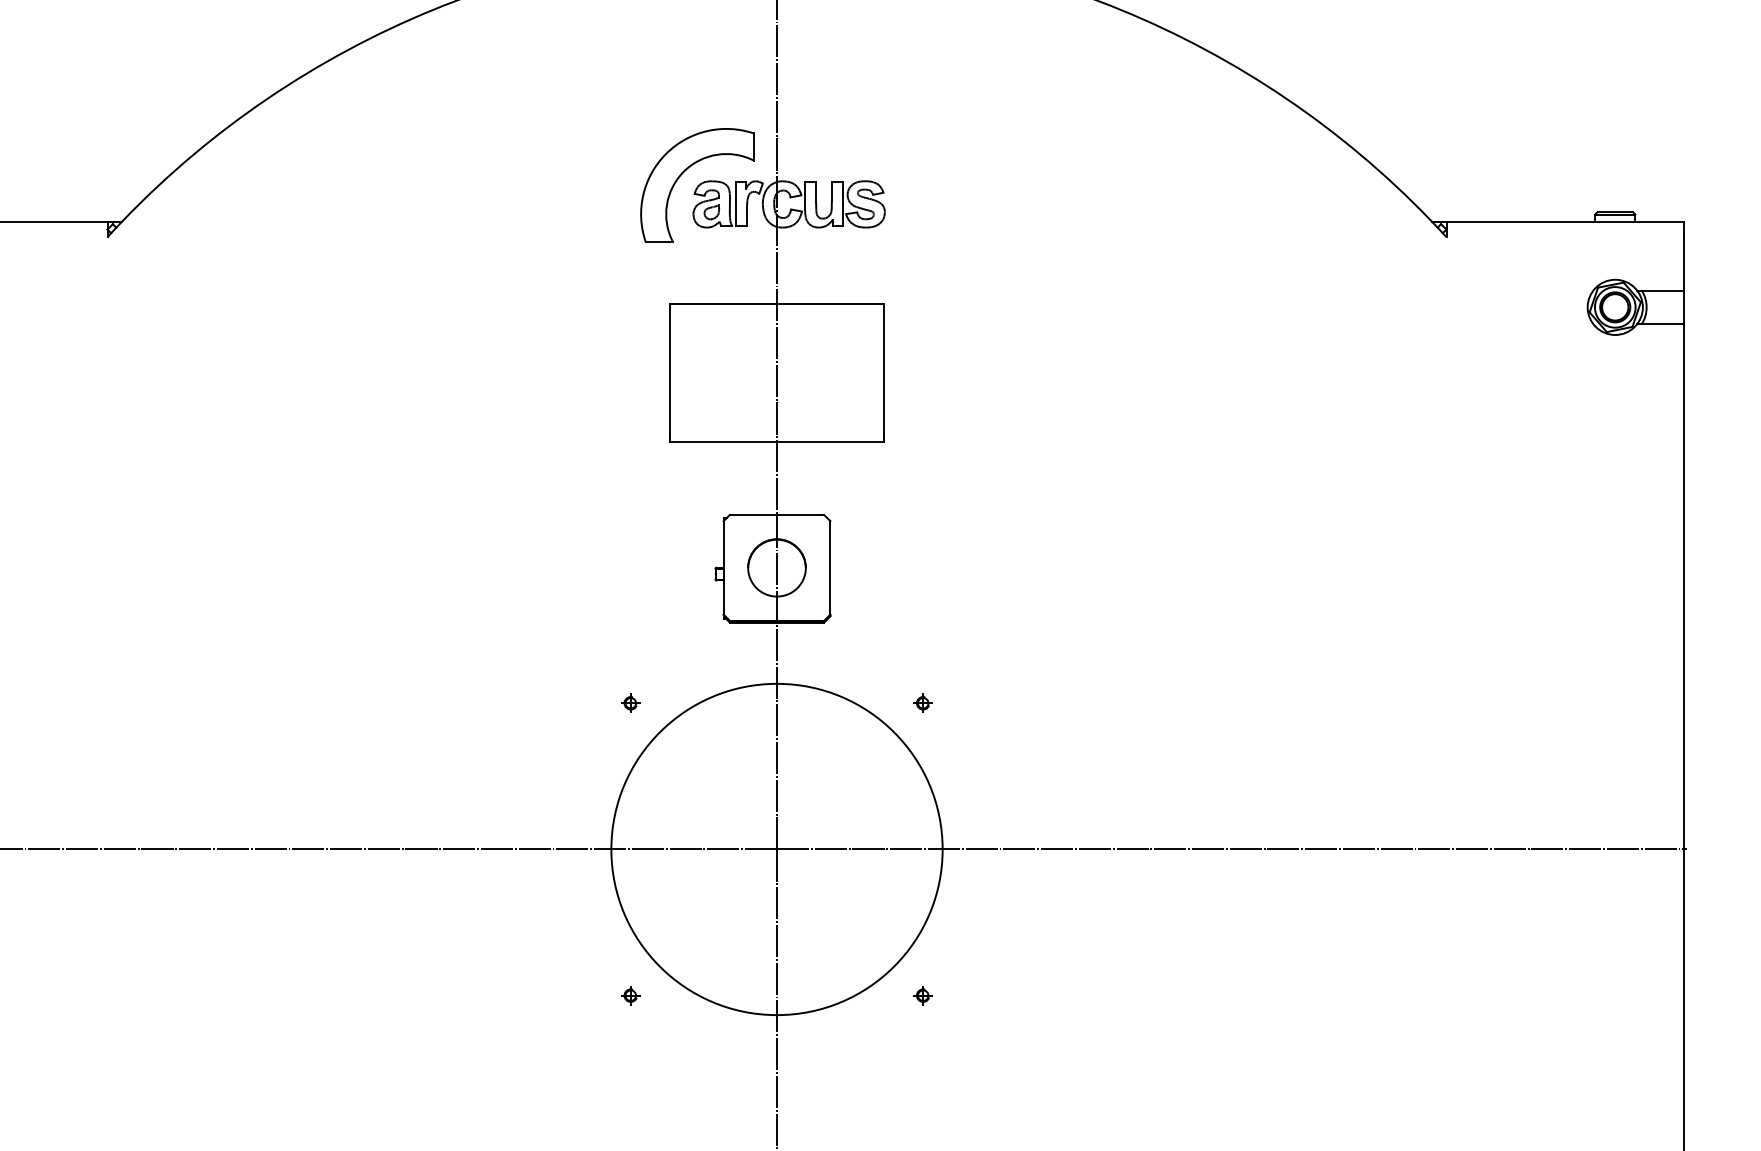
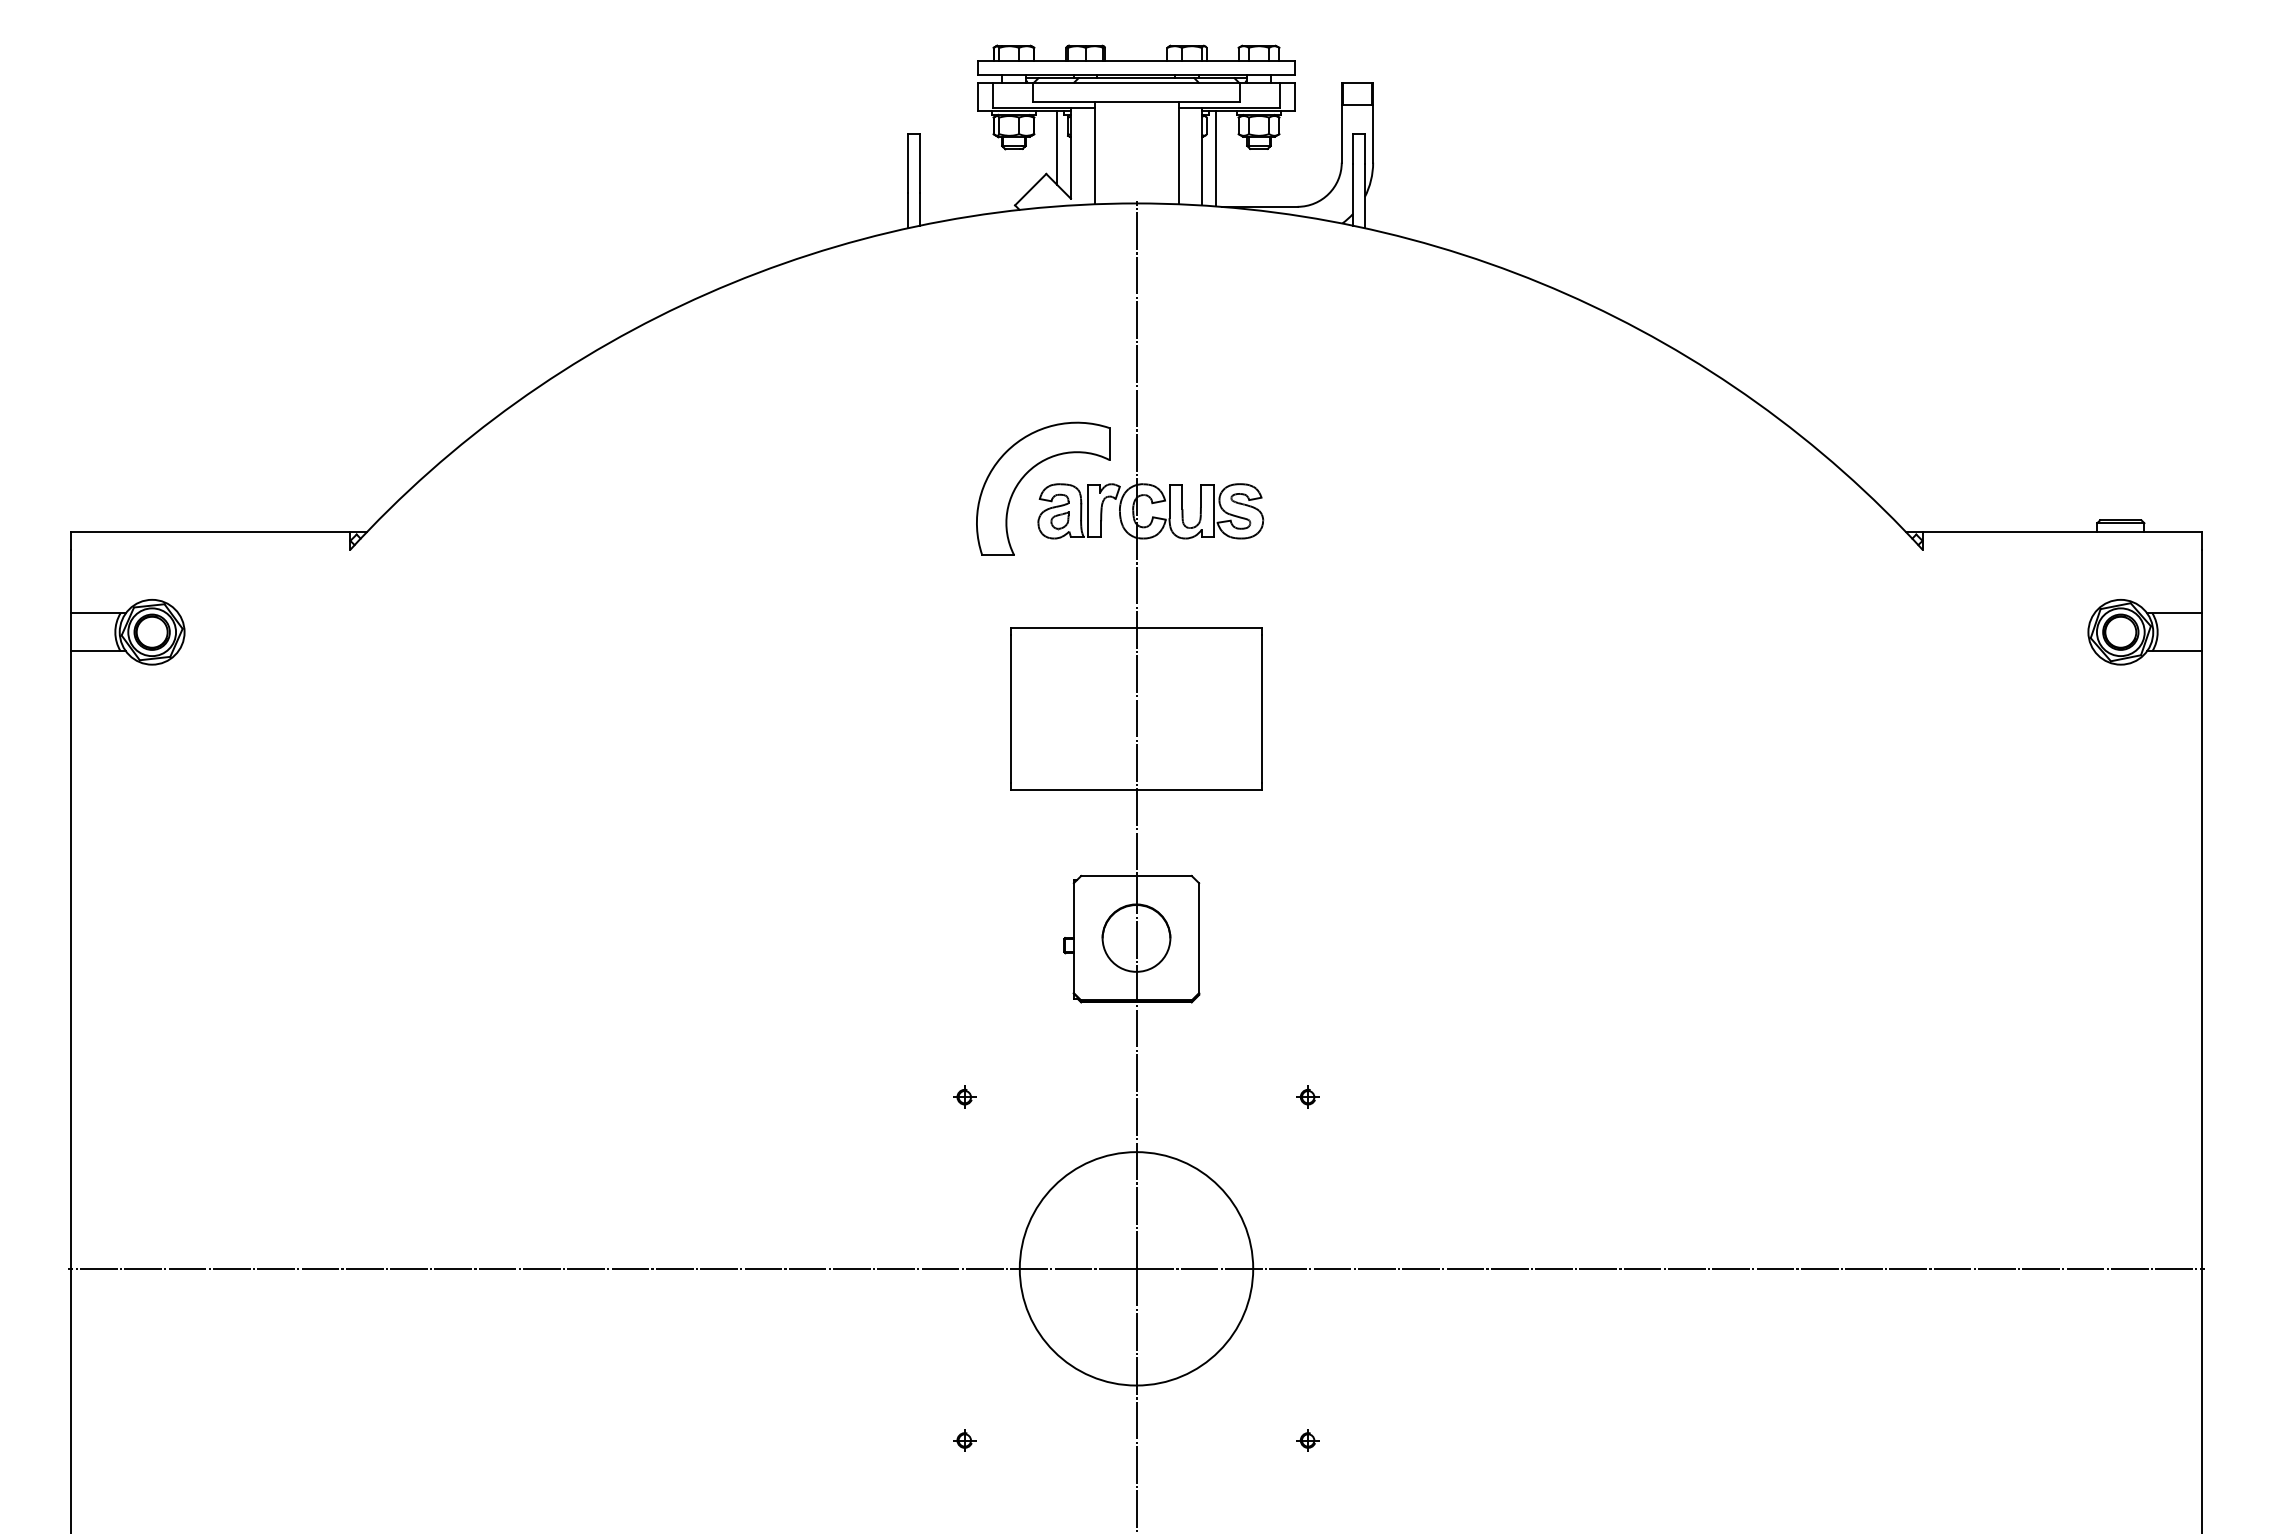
circle: (777, 849) -> (1136, 1268), size x0.6

